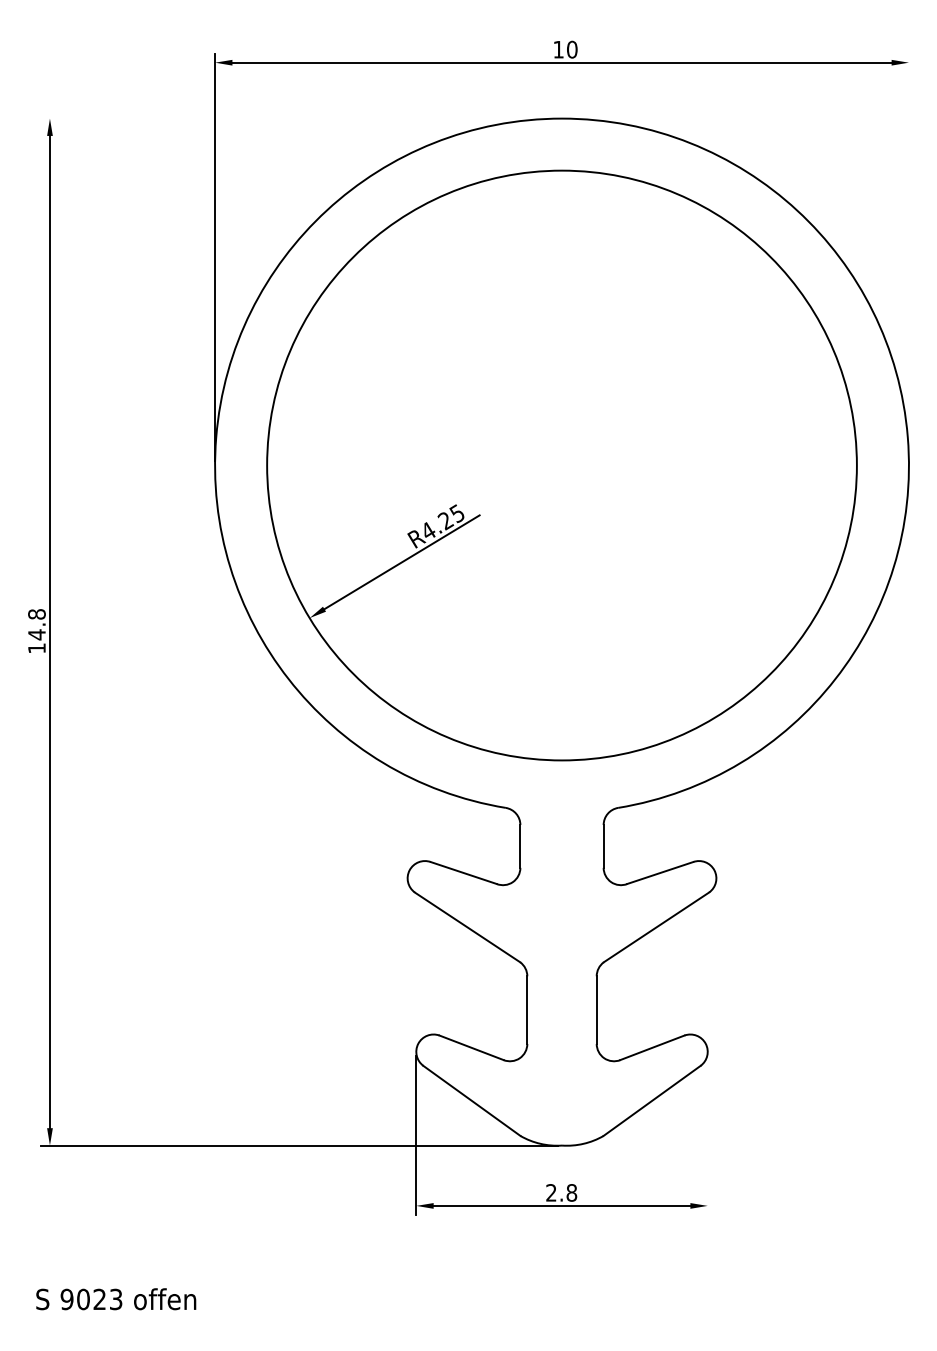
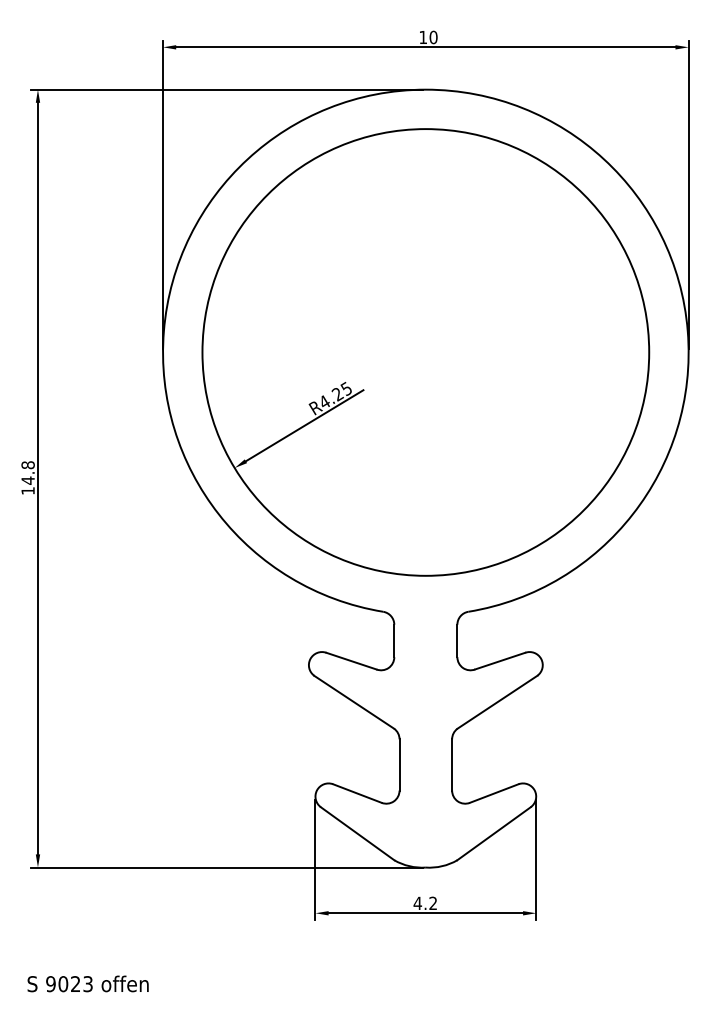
line: (298, 118) -> (226, 89), added
line: (908, 256) -> (688, 194), added
line: (708, 1134) -> (536, 859), added
text: (561, 1193) -> (425, 903), 2.8 -> 4.2

